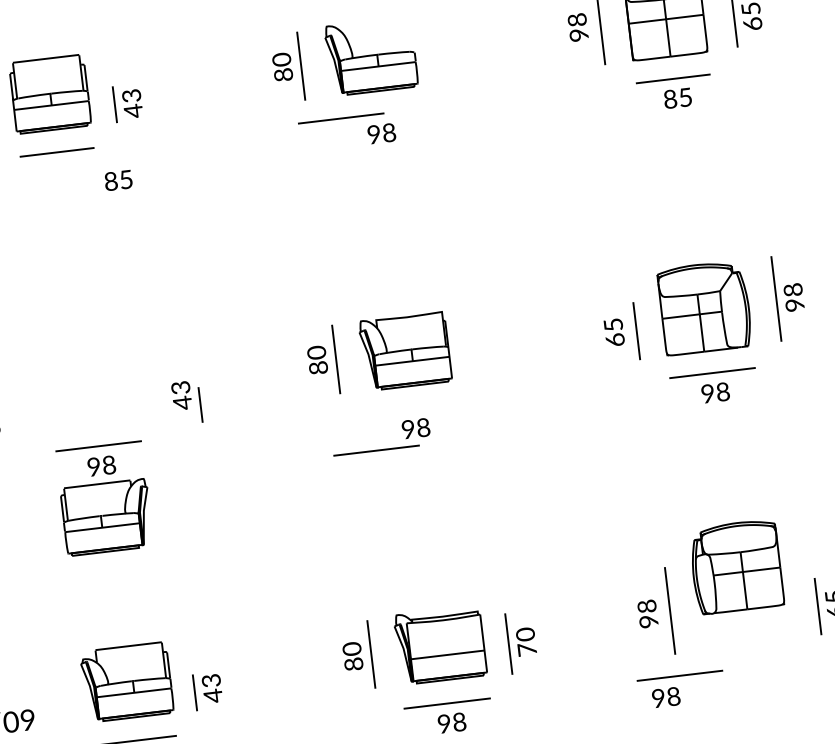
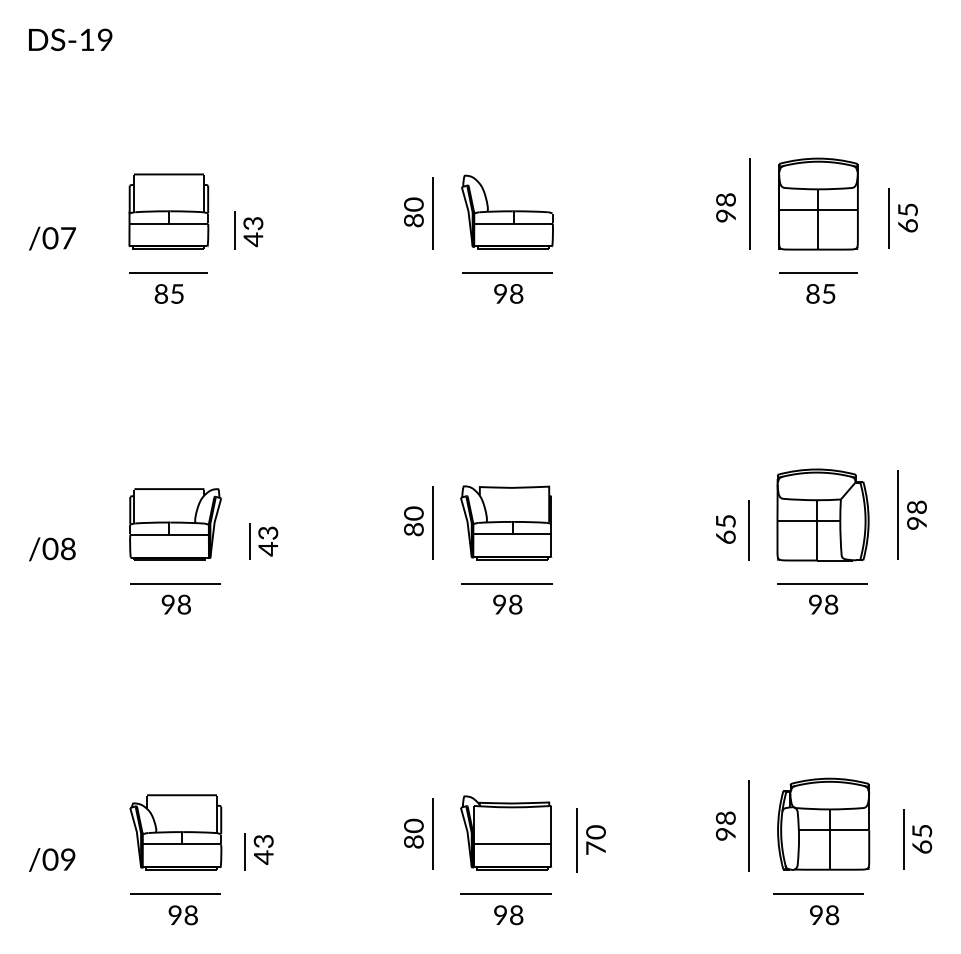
line: (341, 117) -> (507, 272), moved
text: (117, 180) -> (168, 293), moved
line: (200, 405) -> (249, 541), moved
line: (376, 450) -> (506, 583), moved
part: (106, 517) -> (175, 524), moved
part: (736, 566) -> (823, 823), moved
line: (679, 674) -> (818, 893), moved
text: (666, 697) -> (824, 915), moved

